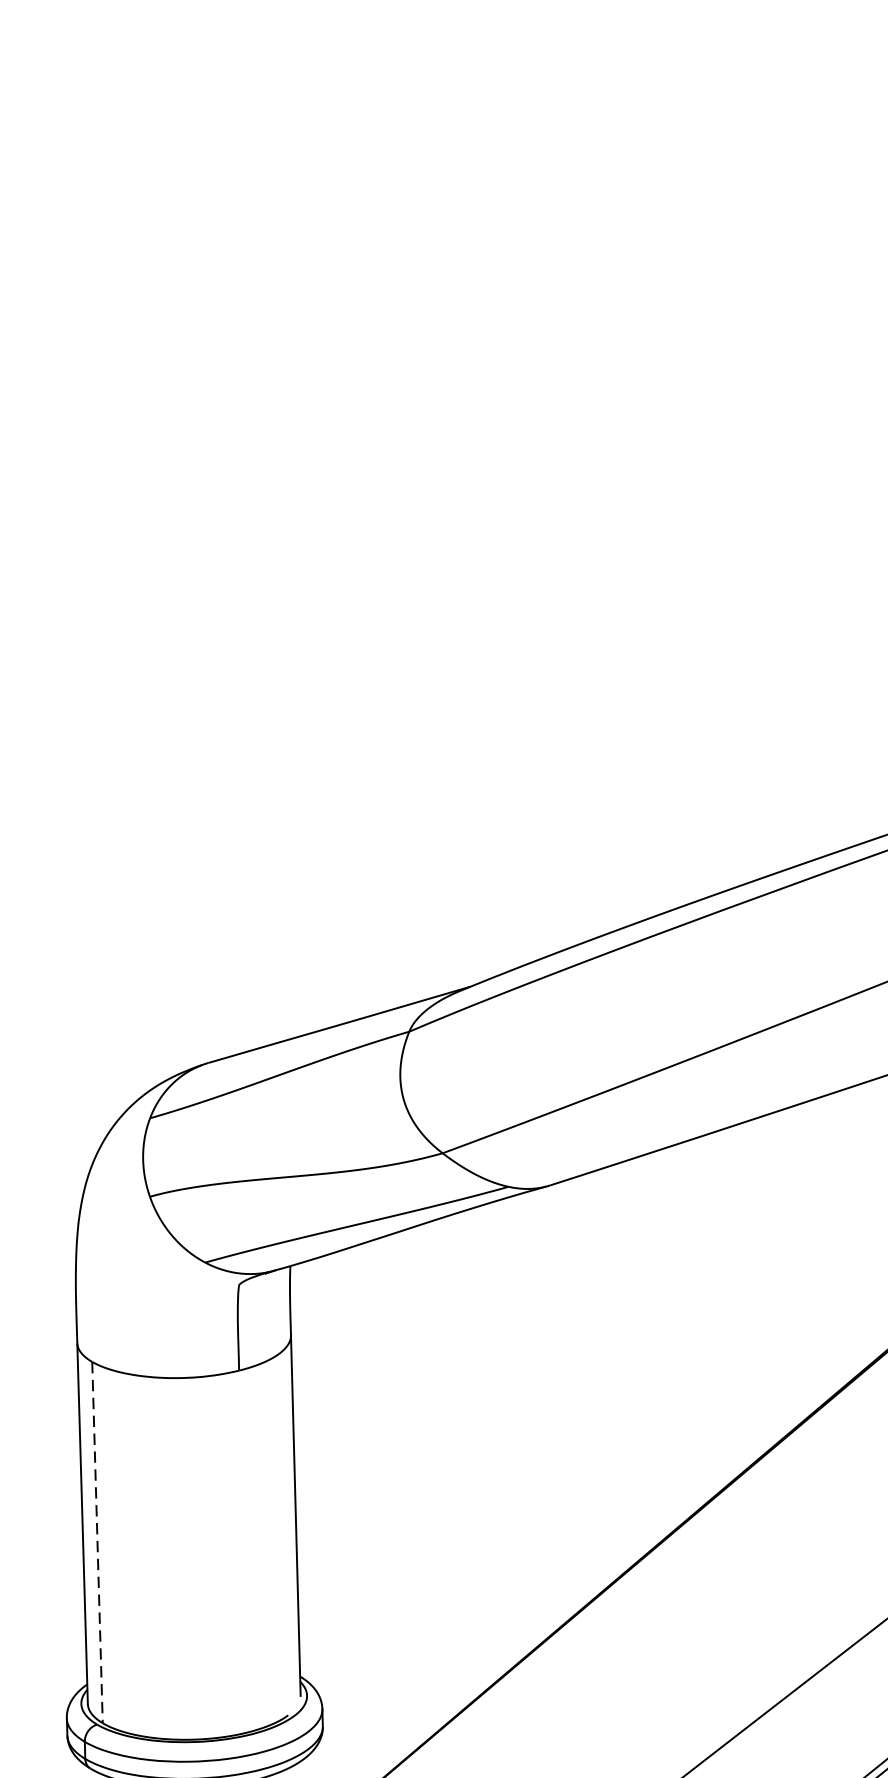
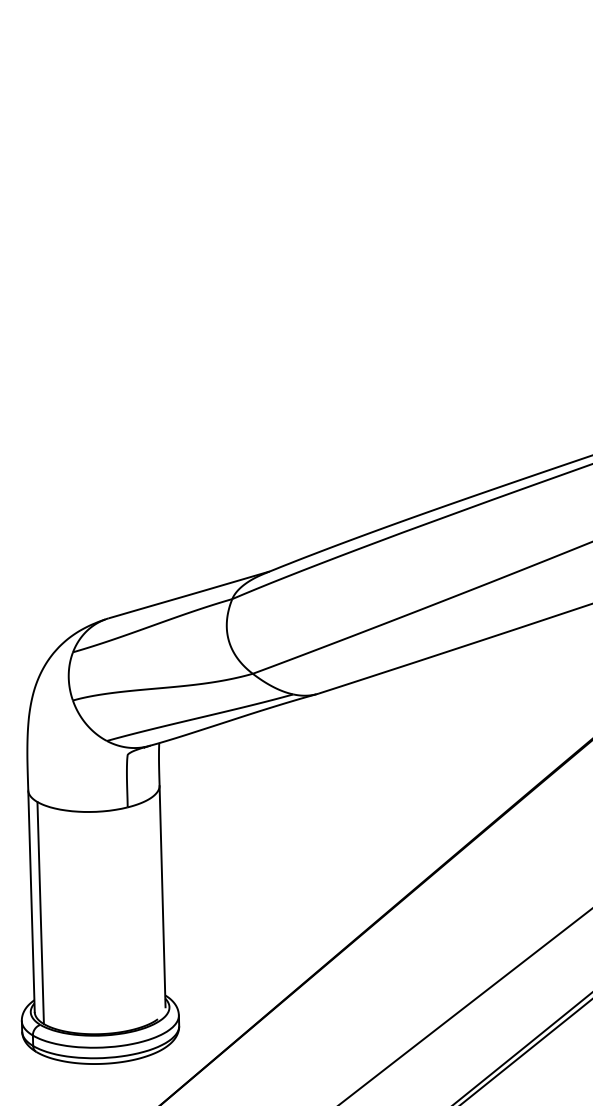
line: (97, 1543) -> (40, 913), dashed -> solid

